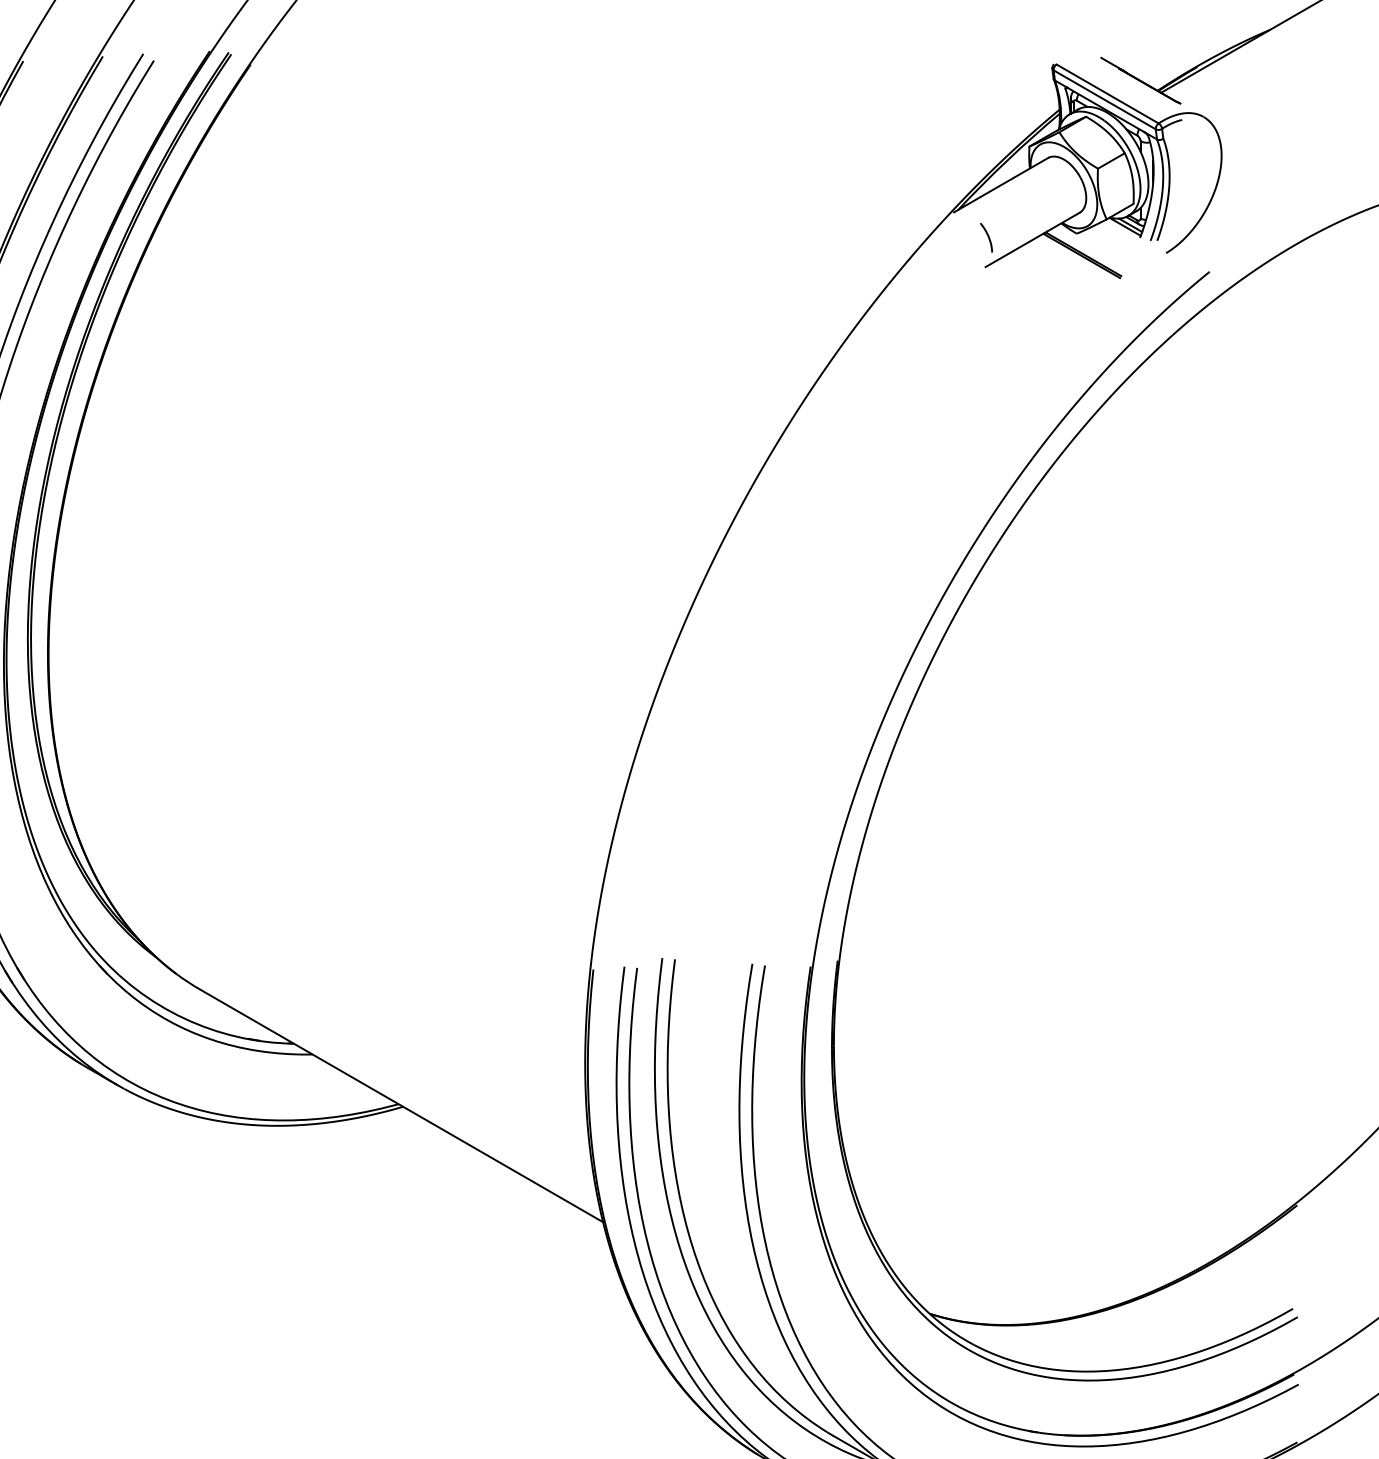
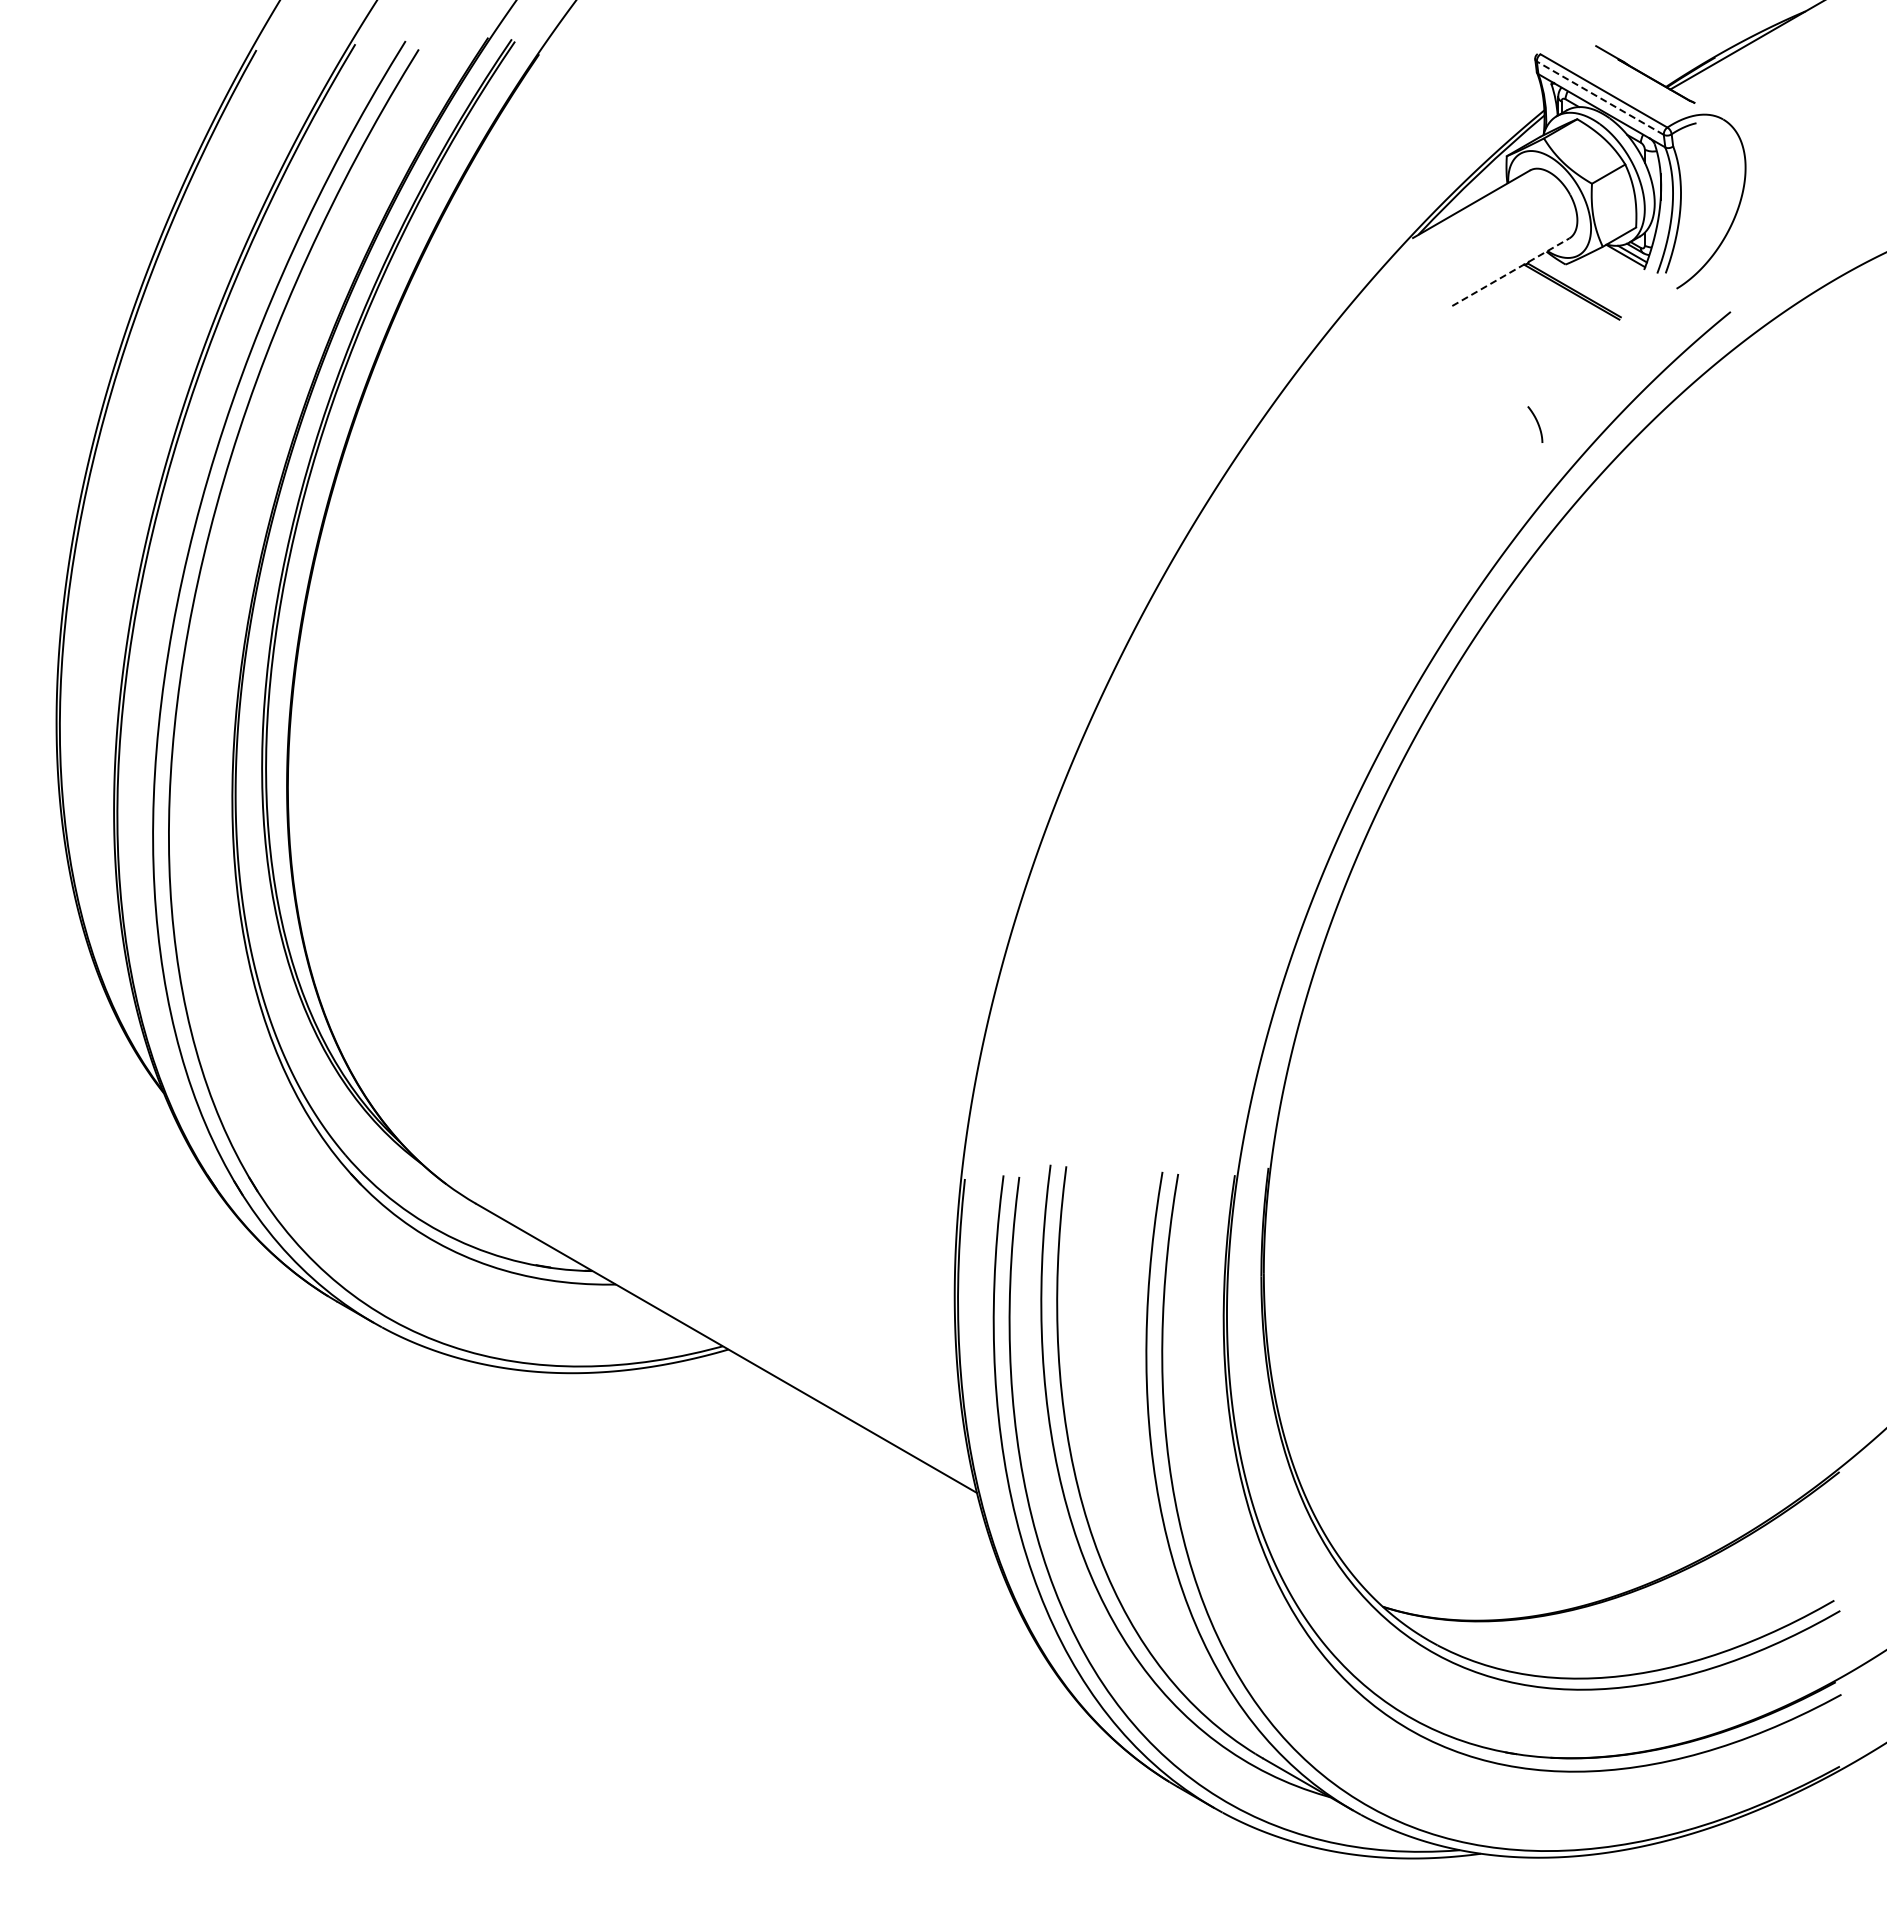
line: (1104, 99) -> (1599, 97), solid -> dashed
curve: (988, 237) -> (1537, 424), moved
line: (1032, 240) -> (1510, 272), solid -> dashed

